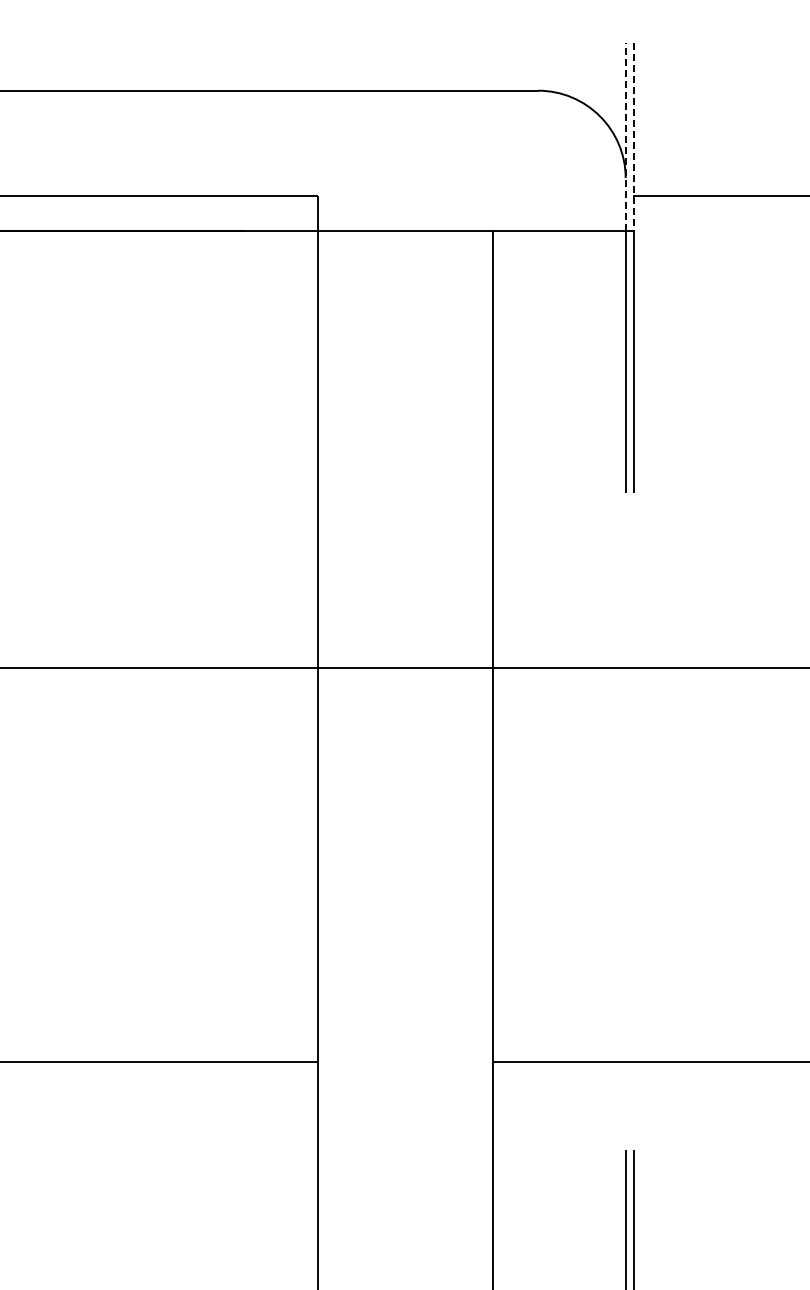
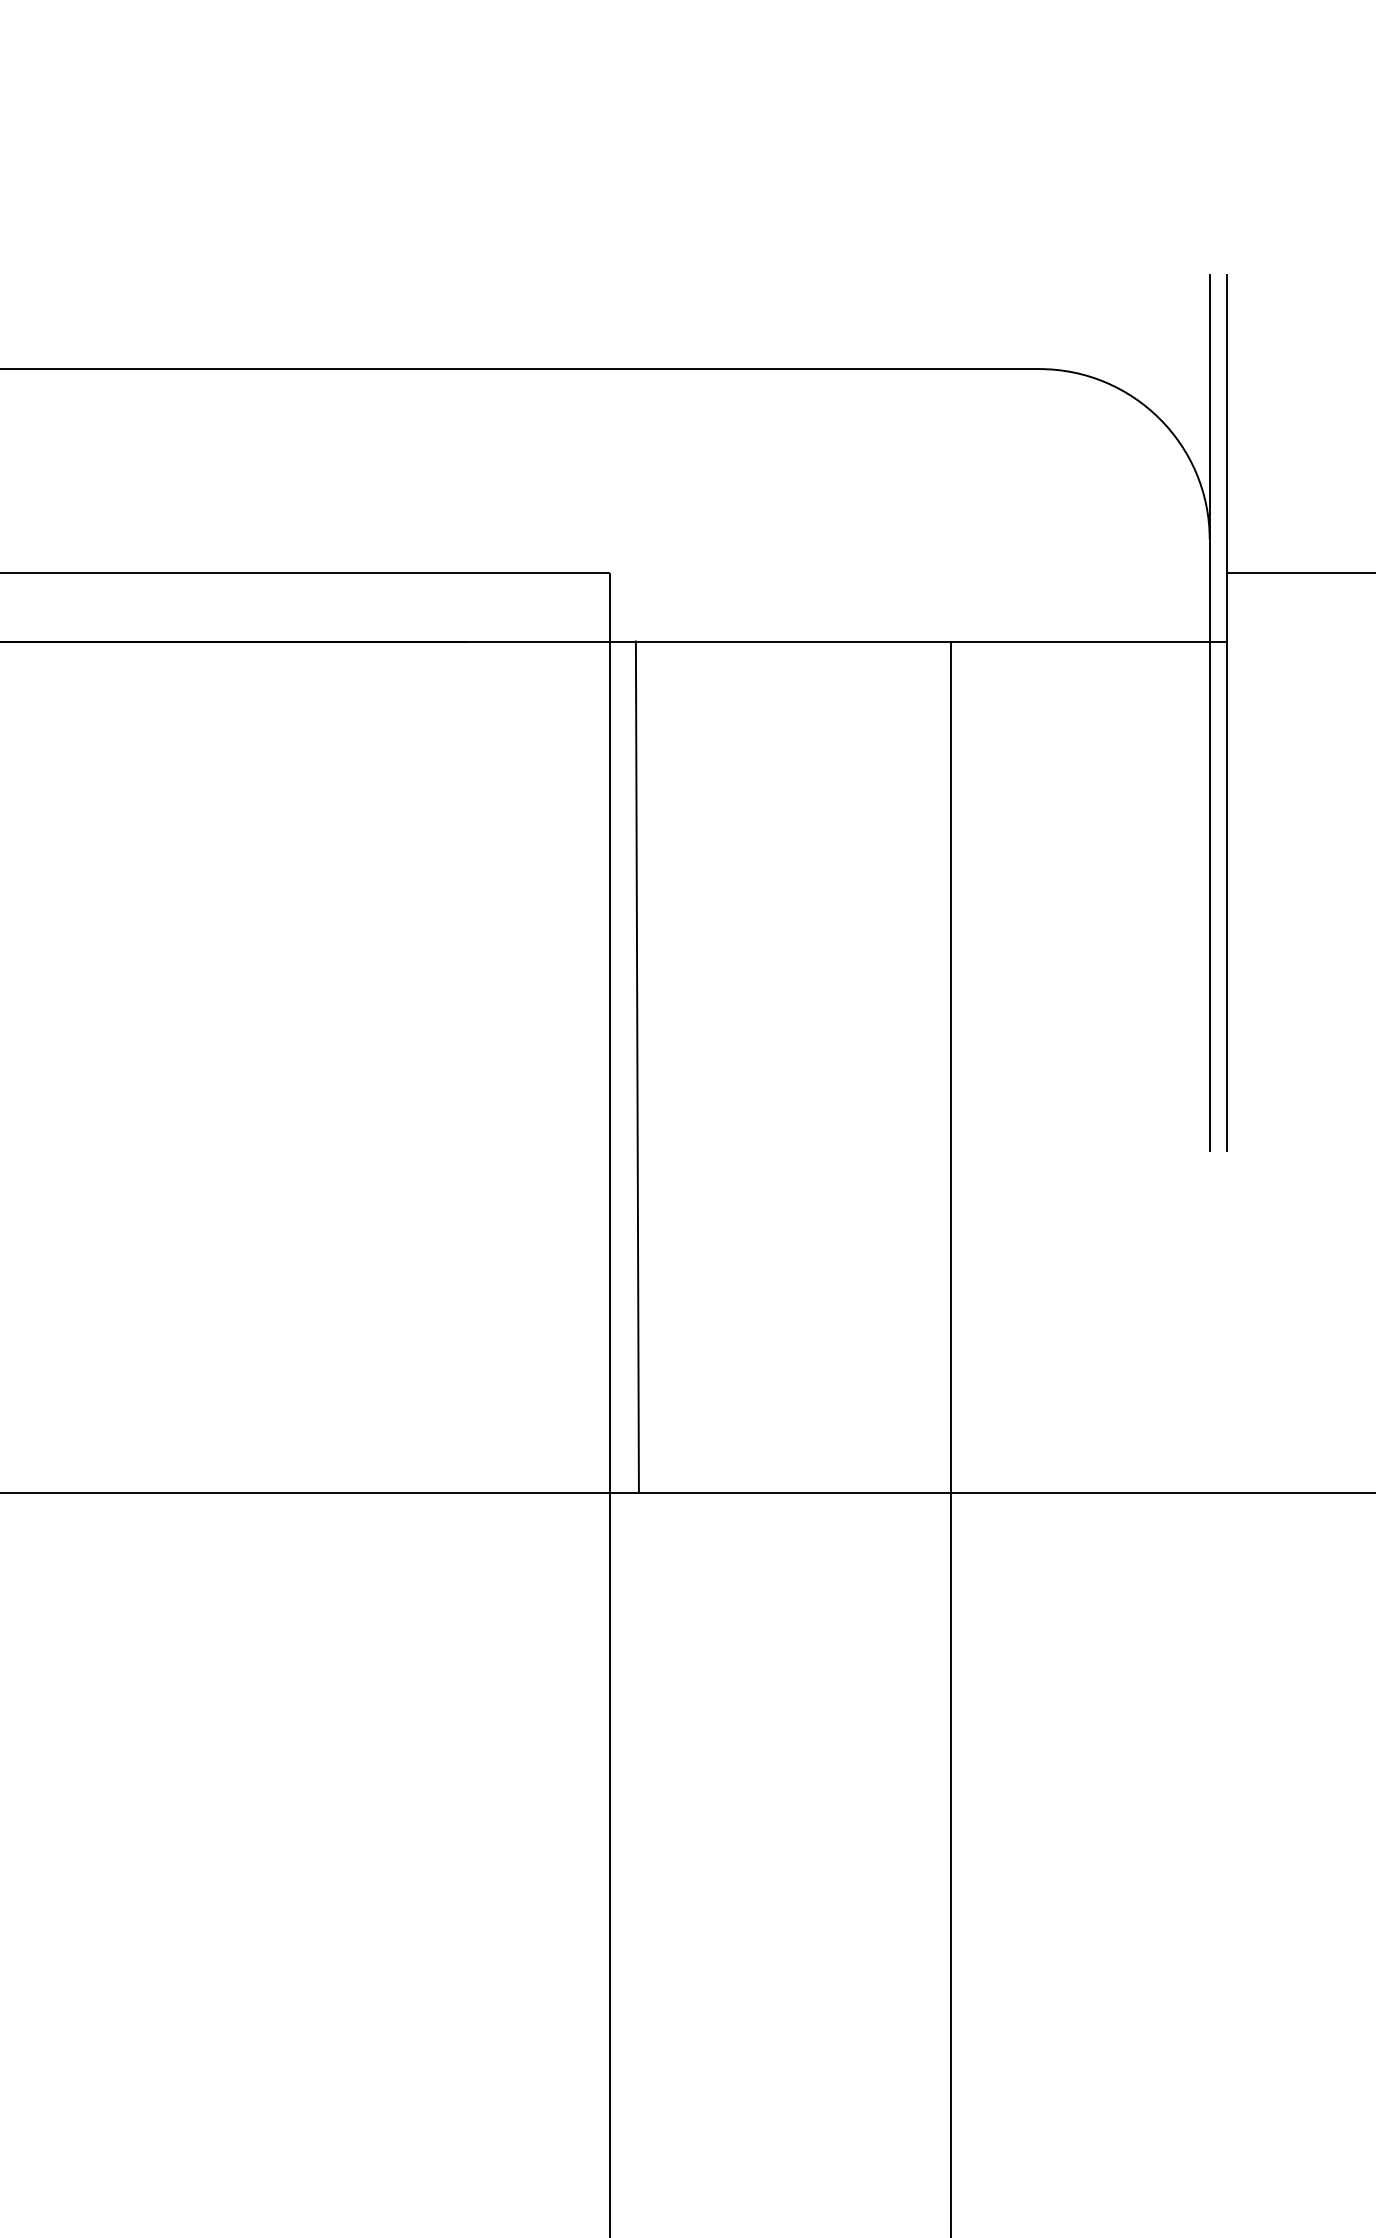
line: (625, 136) -> (1209, 458), dashed -> solid
line: (634, 137) -> (1226, 460), dashed -> solid
line: (331, 449) -> (637, 1067), added

